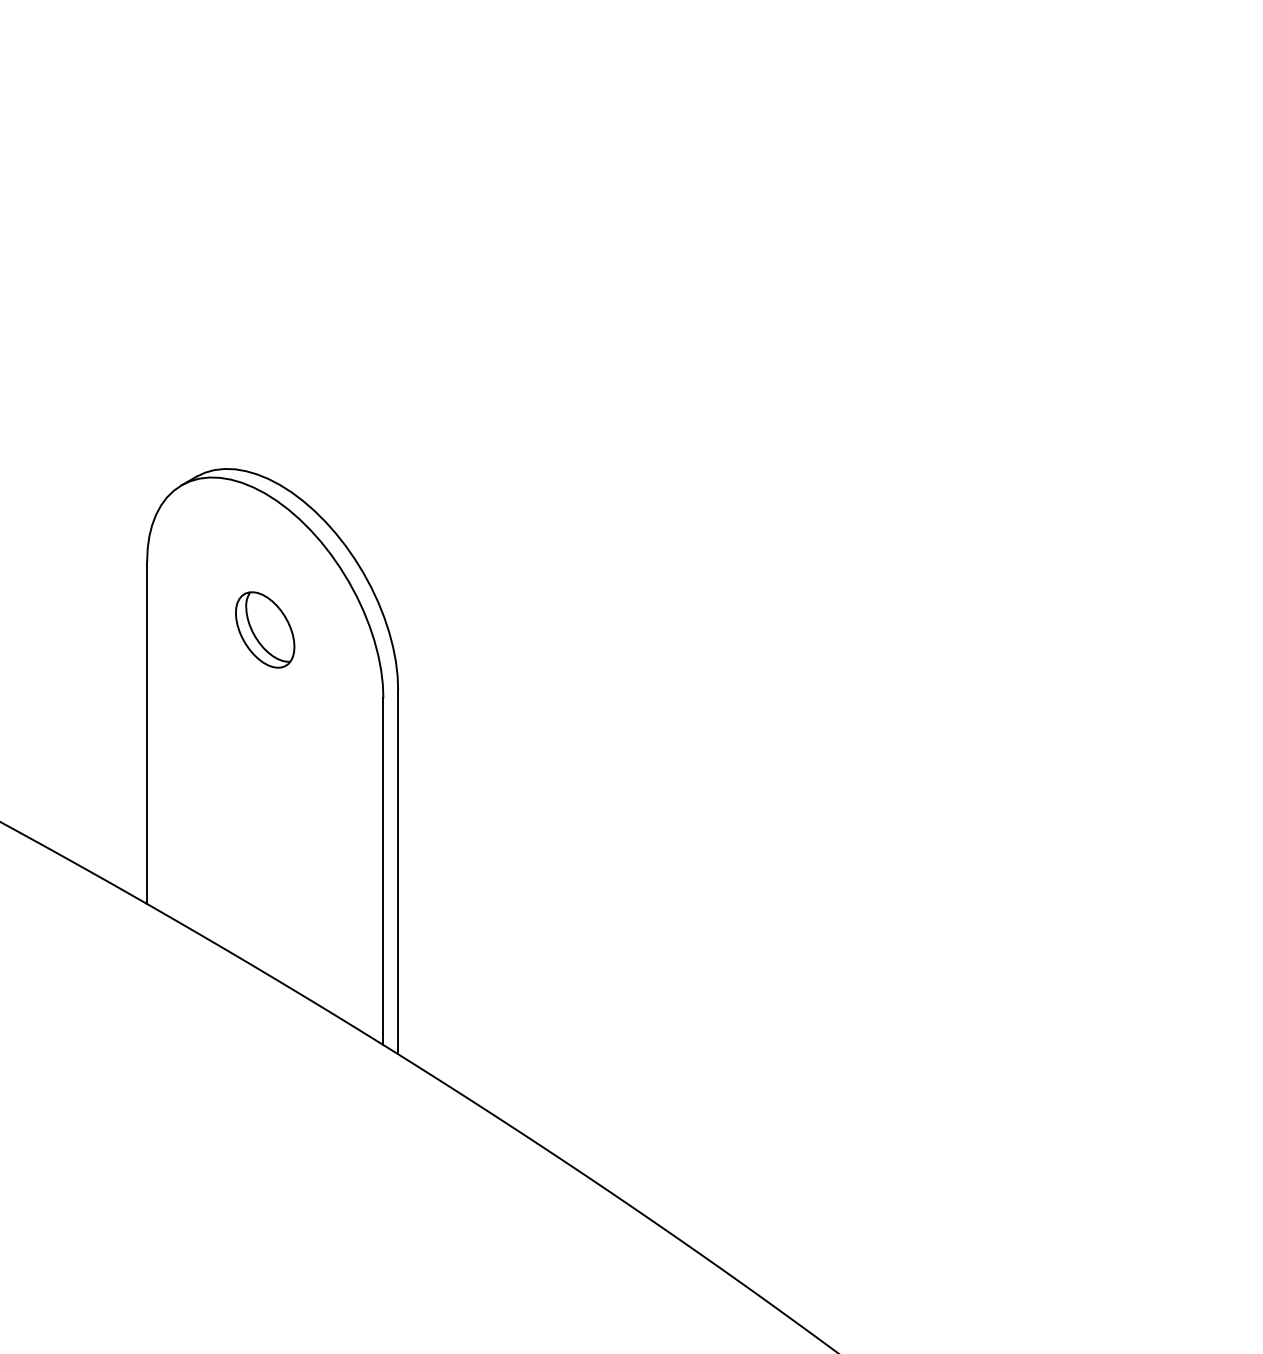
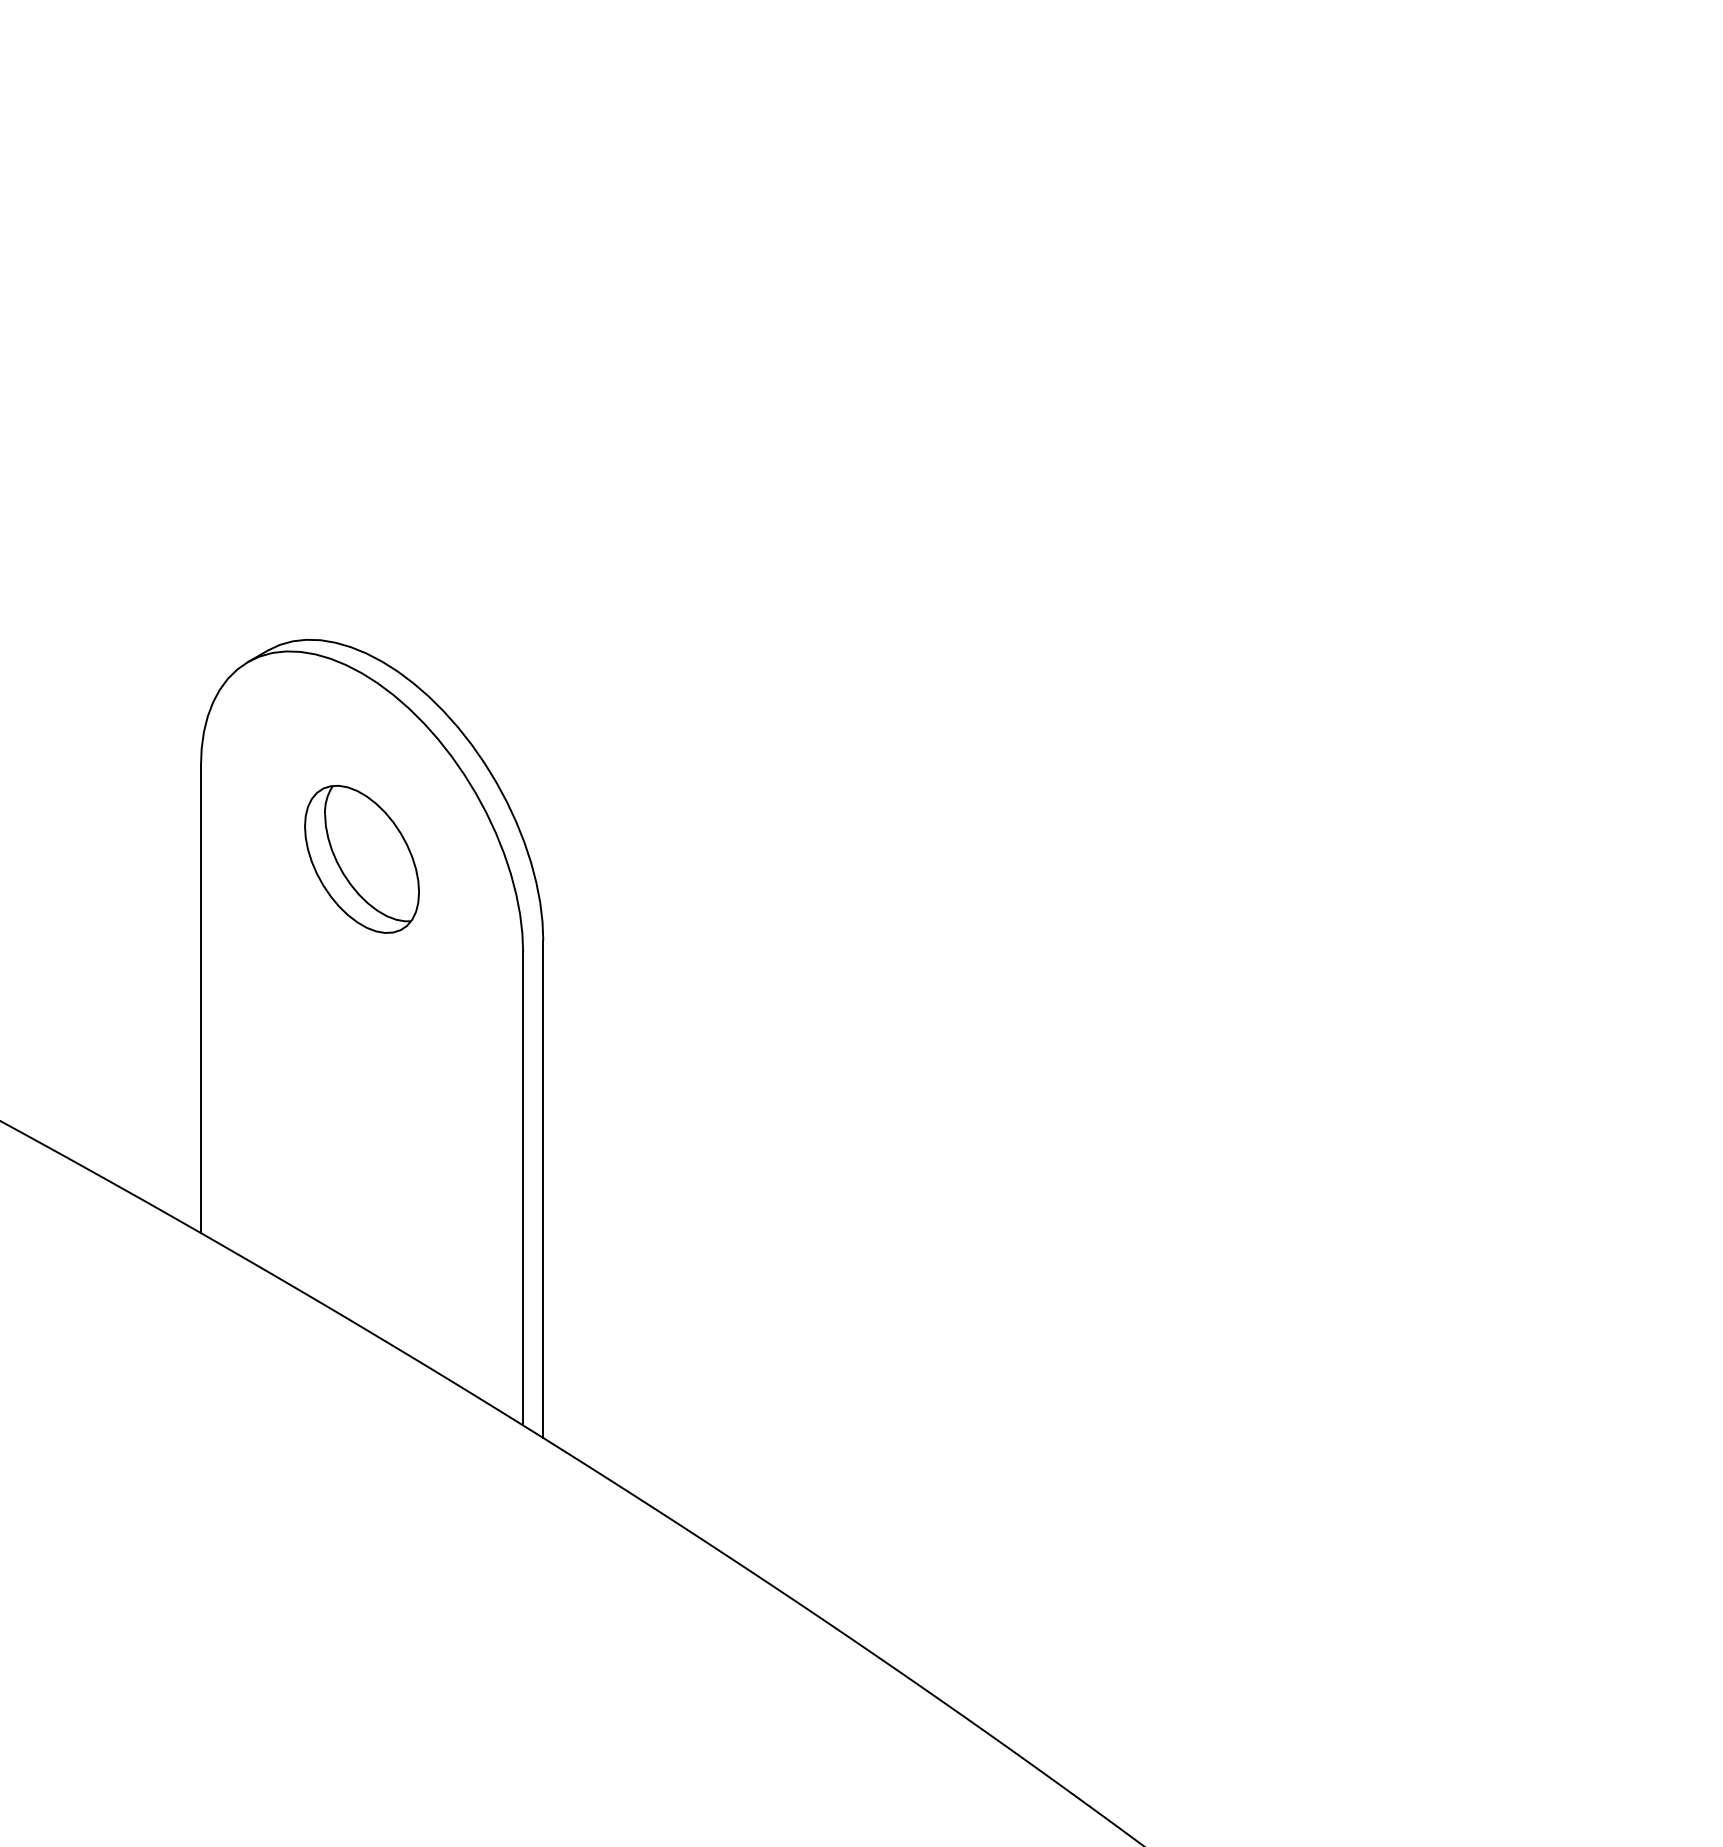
part: (264, 629) -> (360, 858), size x1.43

